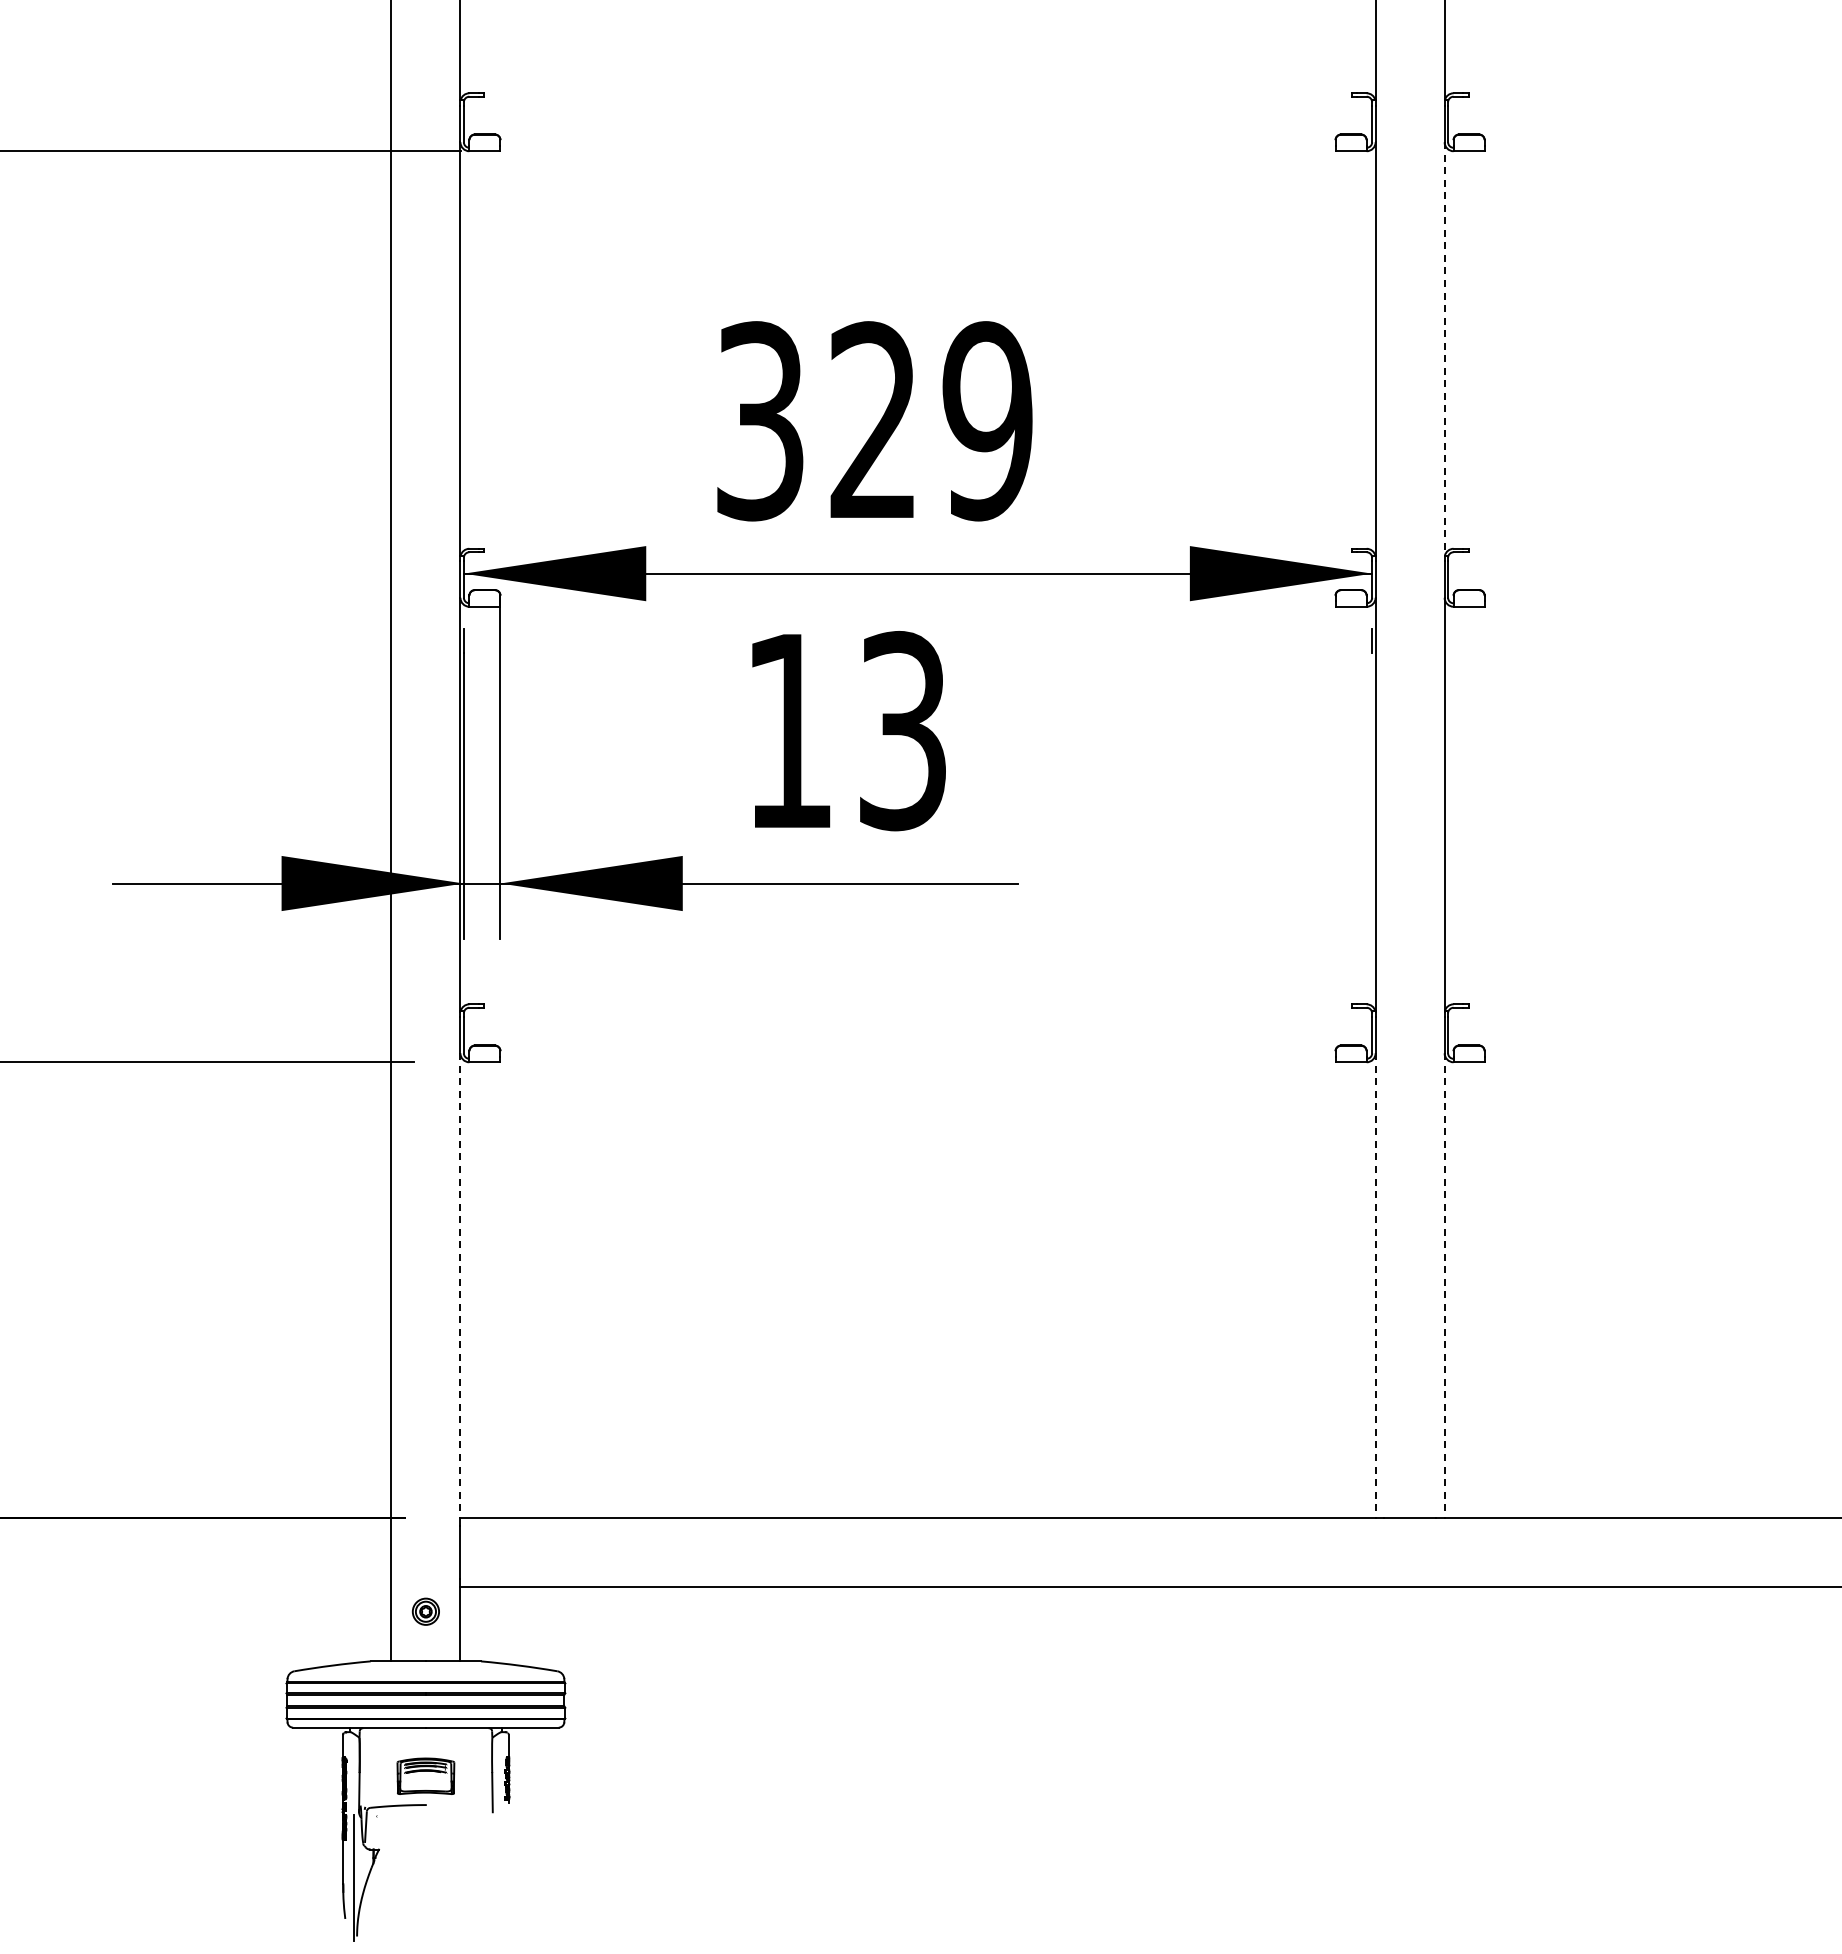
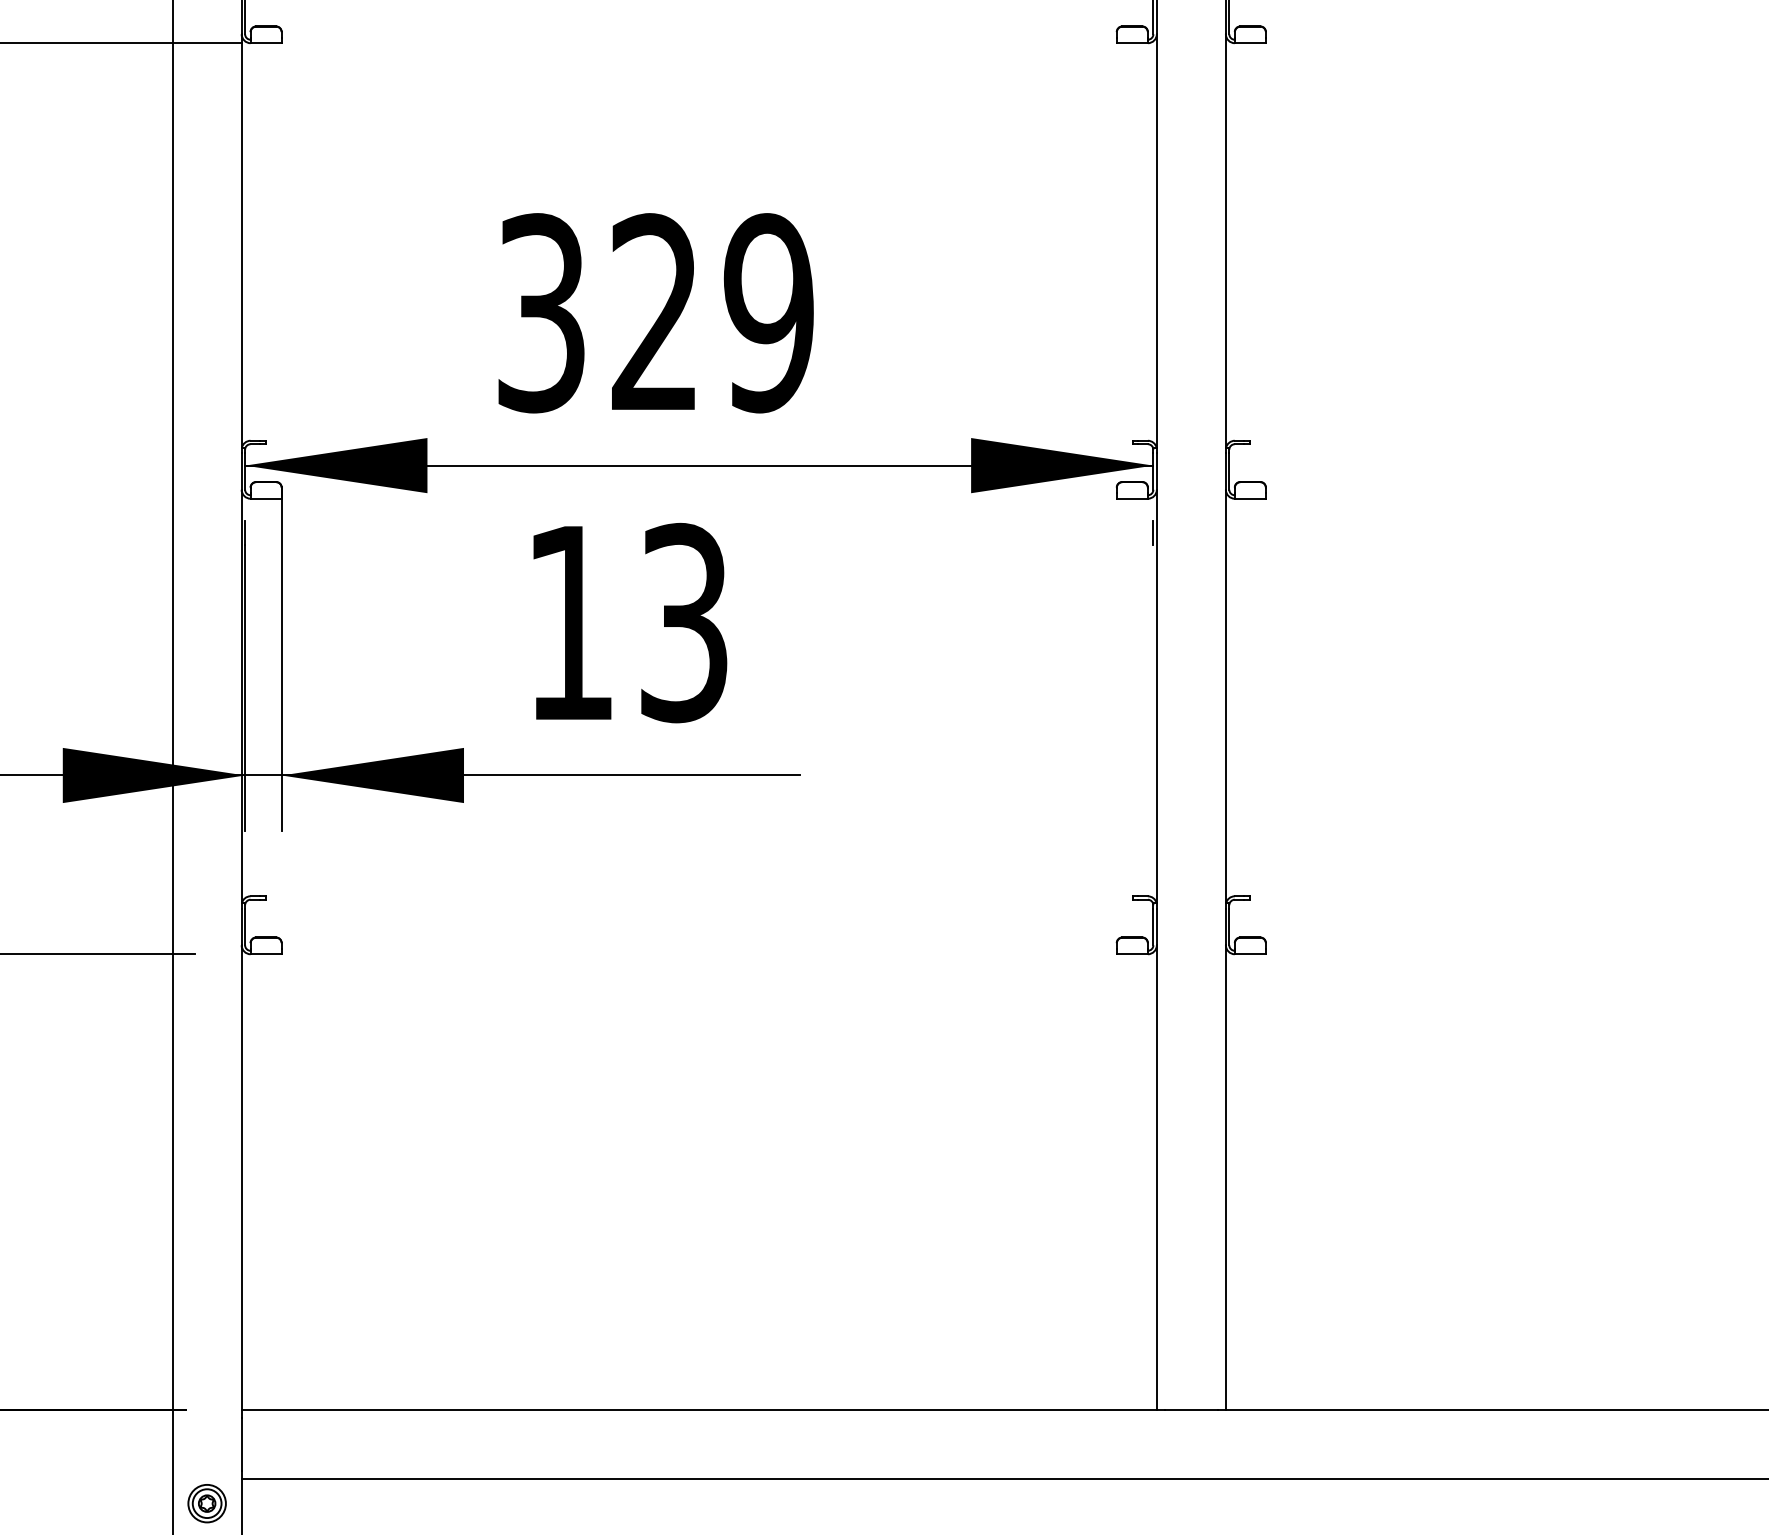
line: (1444, 349) -> (1225, 241), dashed -> solid
line: (460, 1286) -> (241, 1178), dashed -> solid
line: (1375, 1286) -> (1156, 1178), dashed -> solid
line: (1444, 1286) -> (1225, 1178), dashed -> solid
part: (425, 1611) -> (206, 1503), size x1.43

